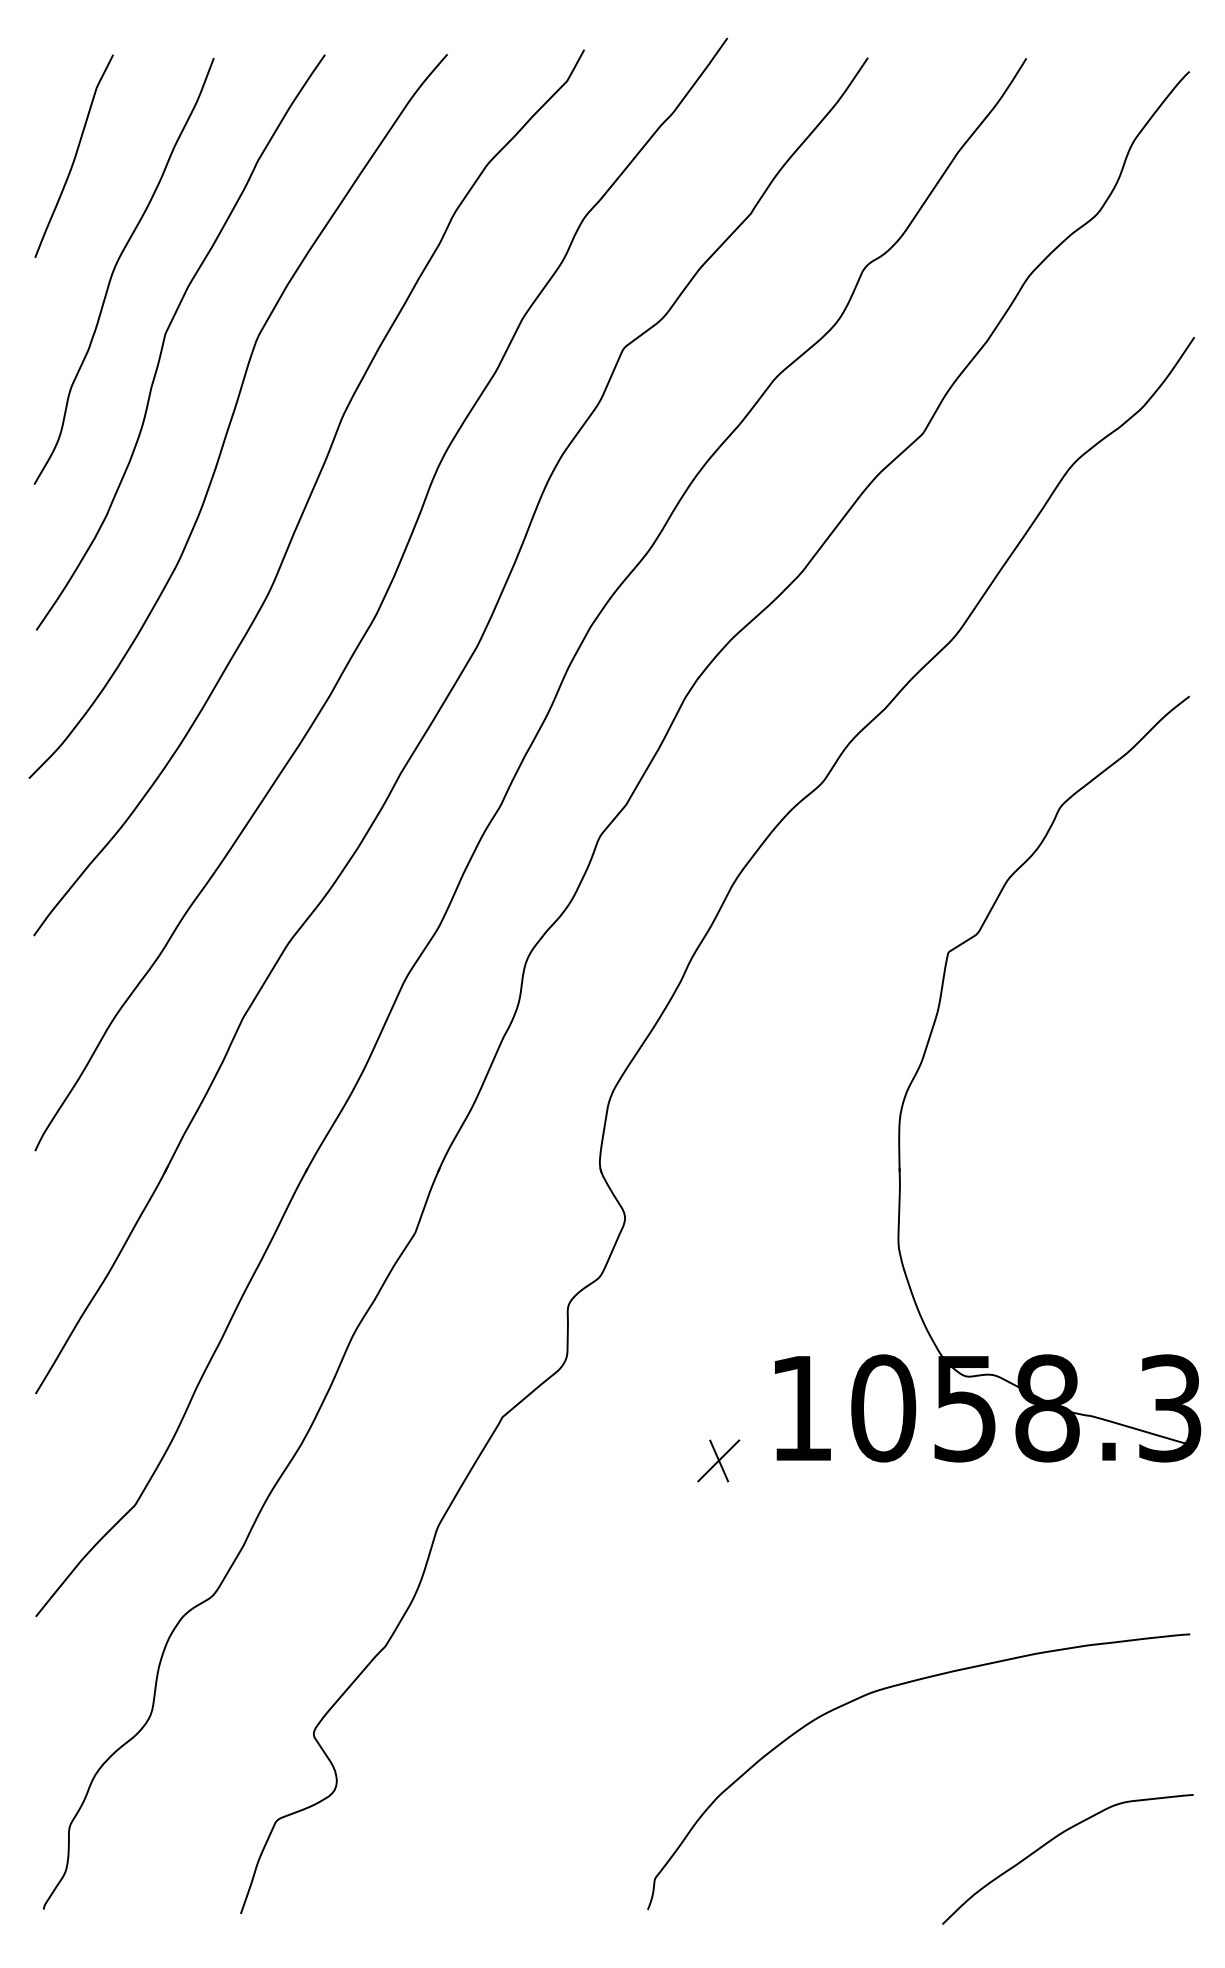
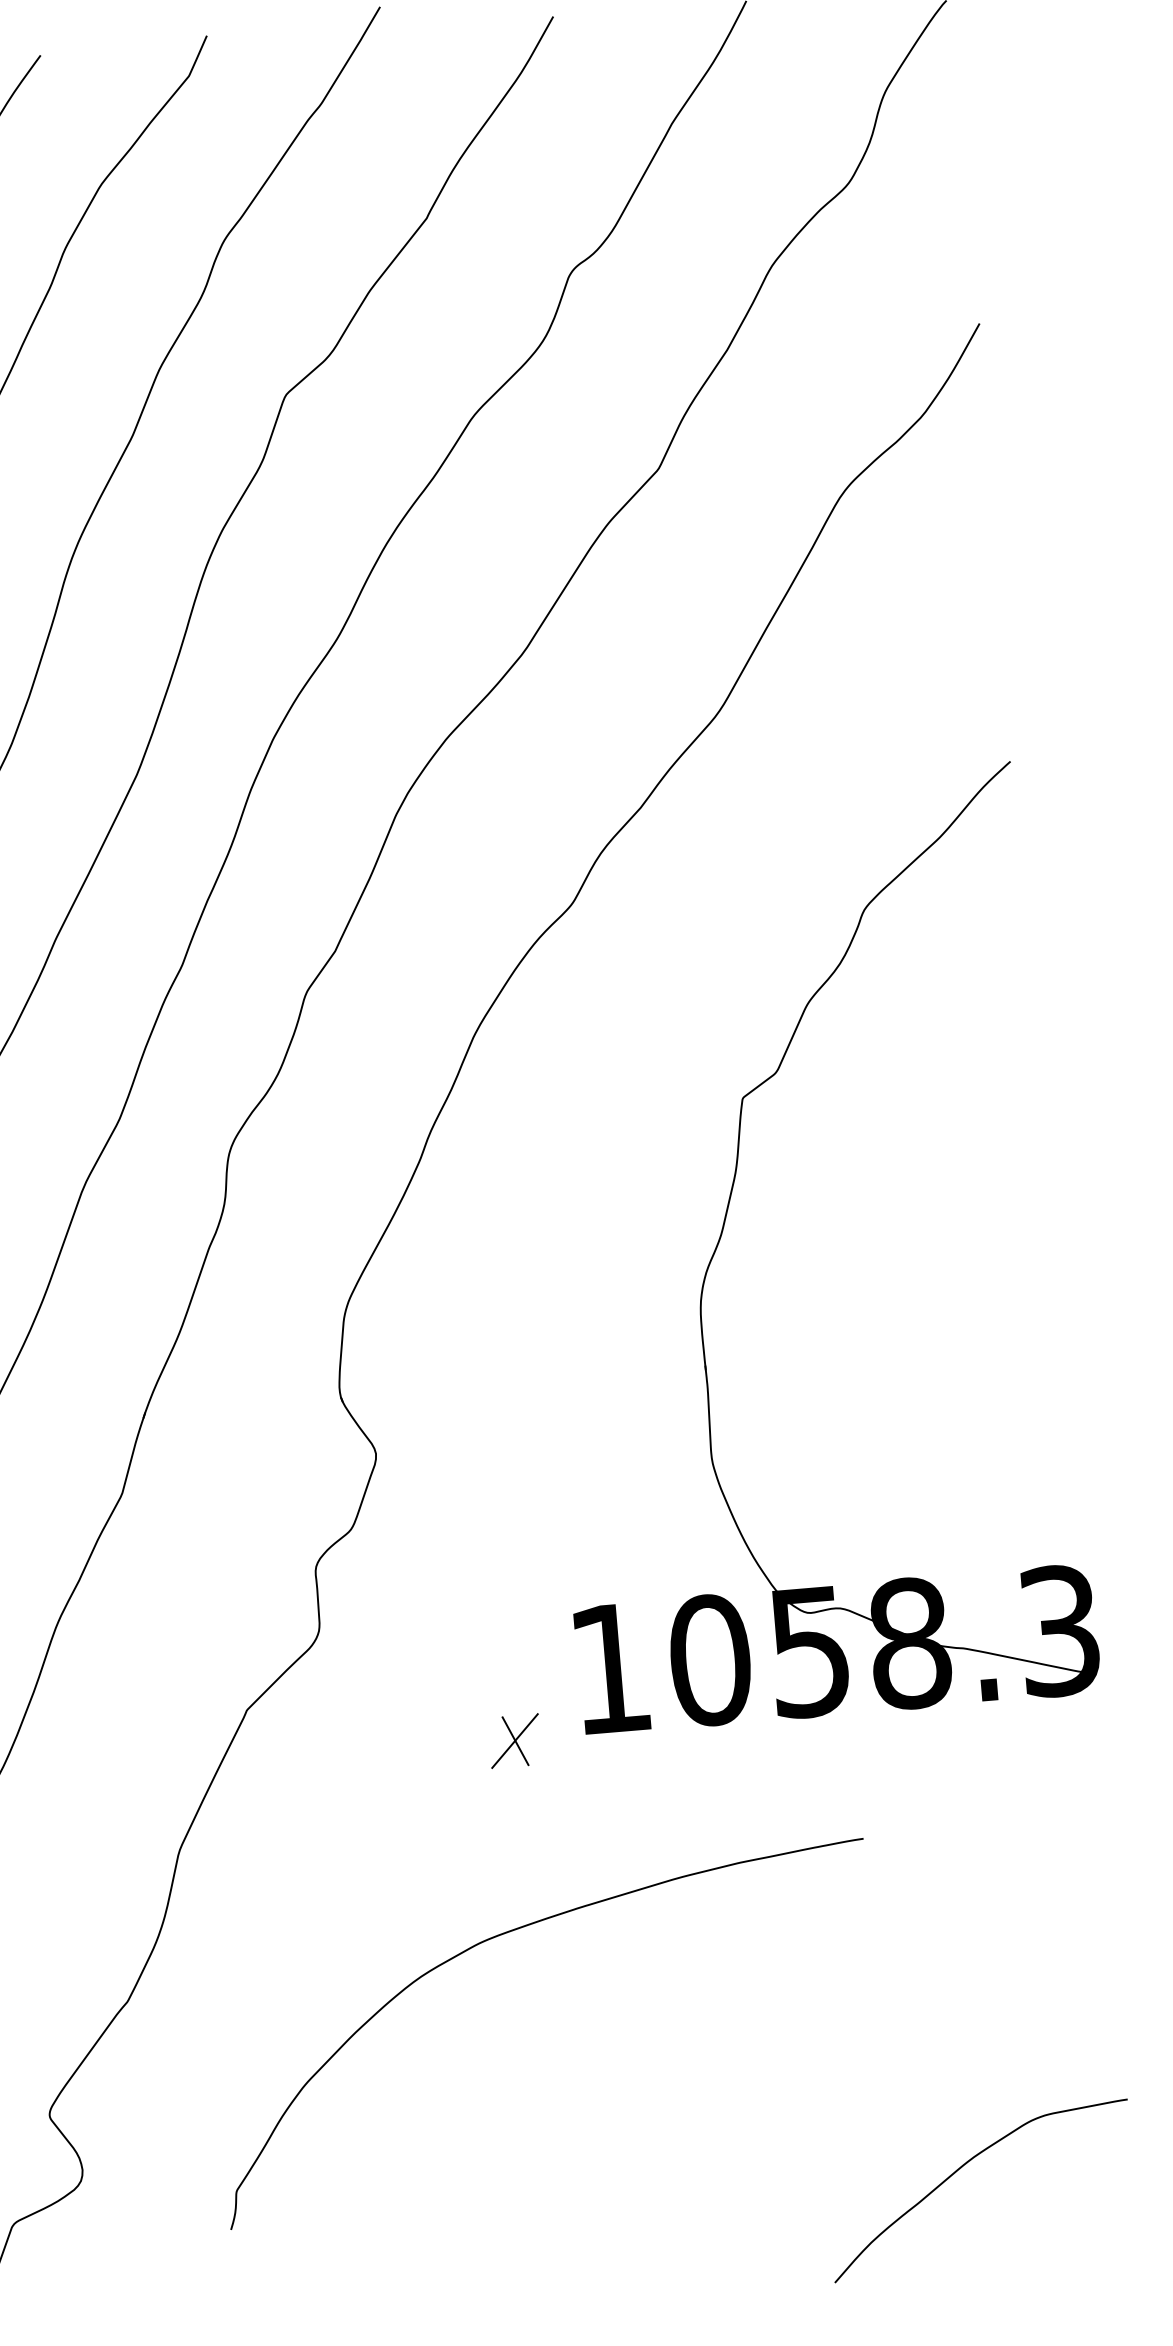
curve: (893, 1687) -> (507, 1933), moved

